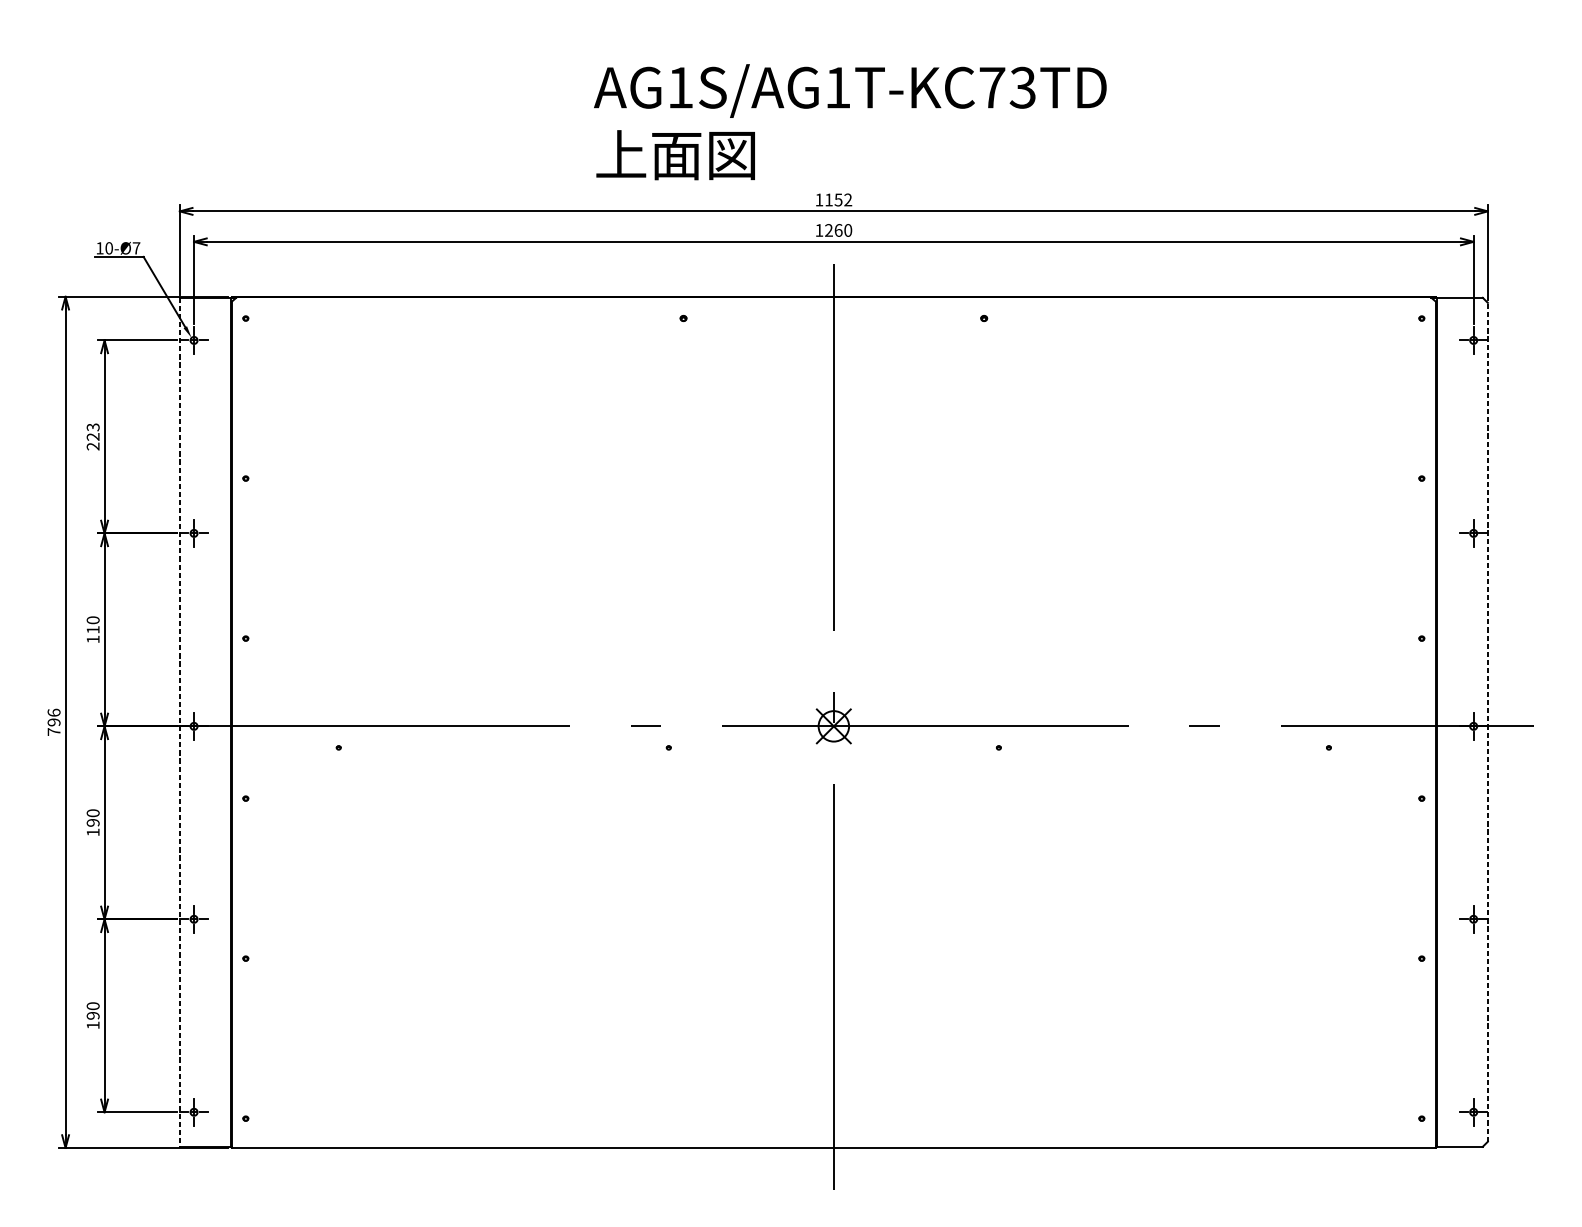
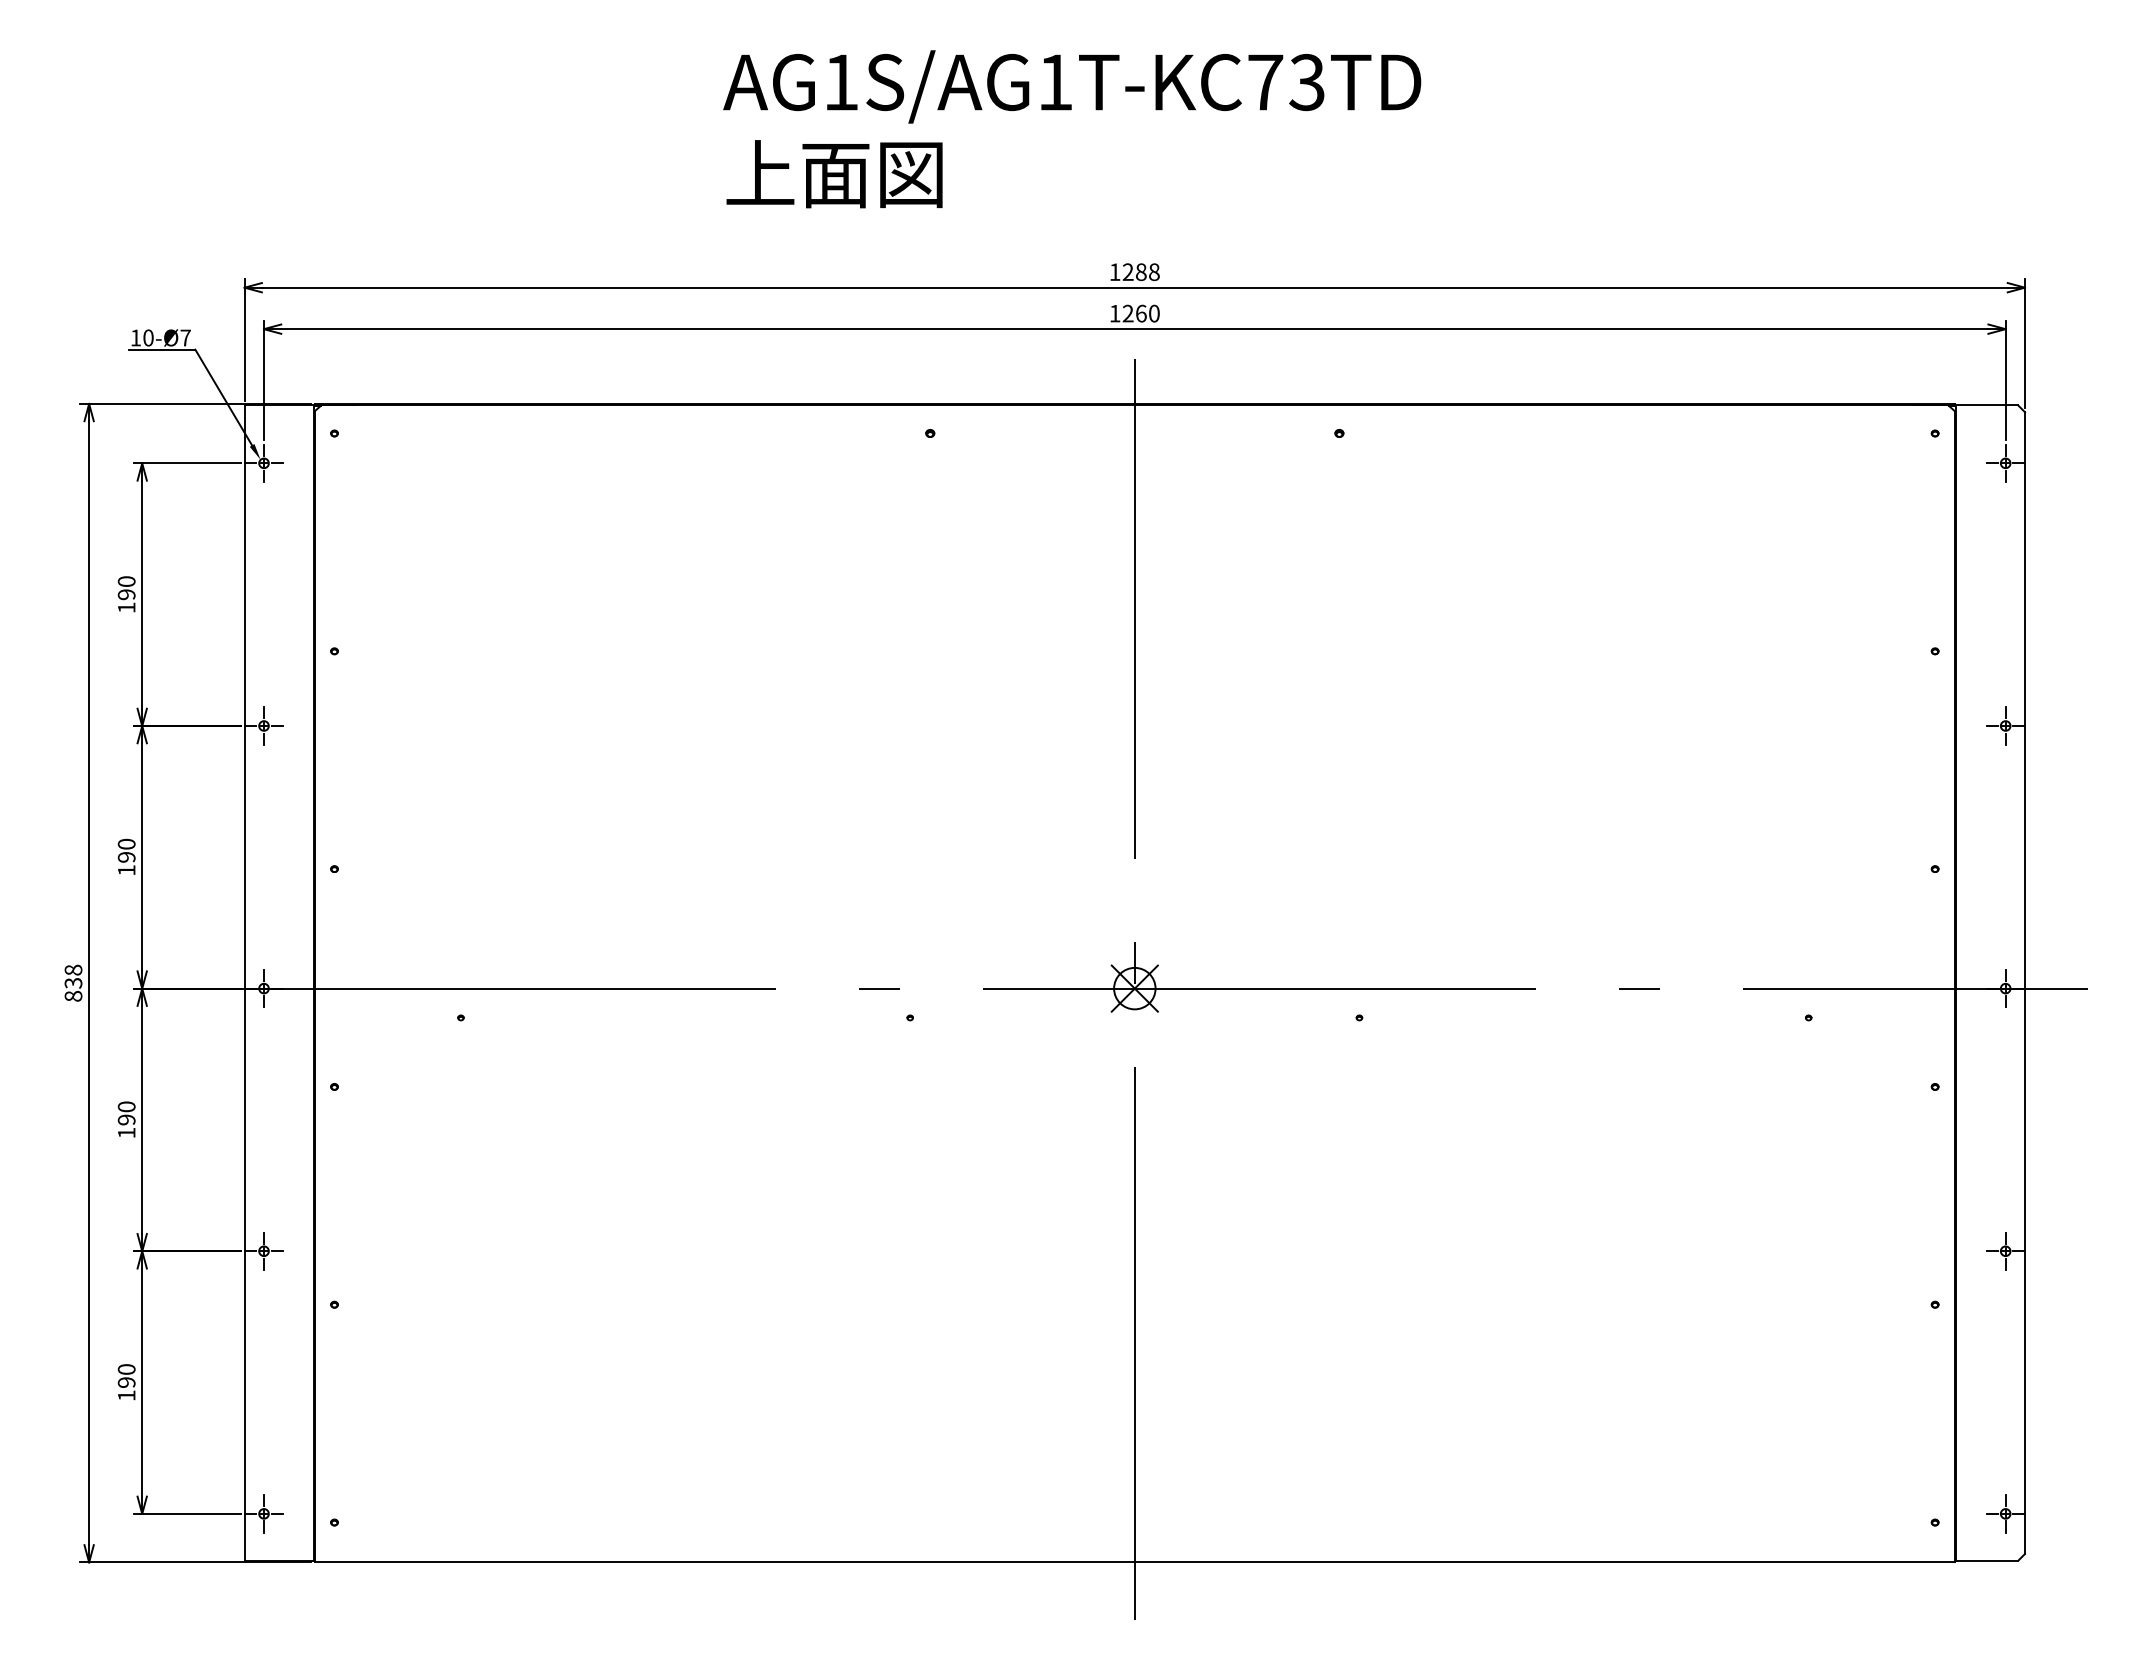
text: (850, 122) -> (1072, 129), moved
text: (838, 200) -> (1140, 272), 1152 -> 1288
text: (93, 436) -> (126, 594), 223 -> 190
text: (93, 630) -> (126, 857), 110 -> 190
text: (54, 721) -> (73, 982), 796 -> 838
line: (179, 722) -> (244, 983), dashed -> solid
line: (1488, 722) -> (2025, 983), dashed -> solid

